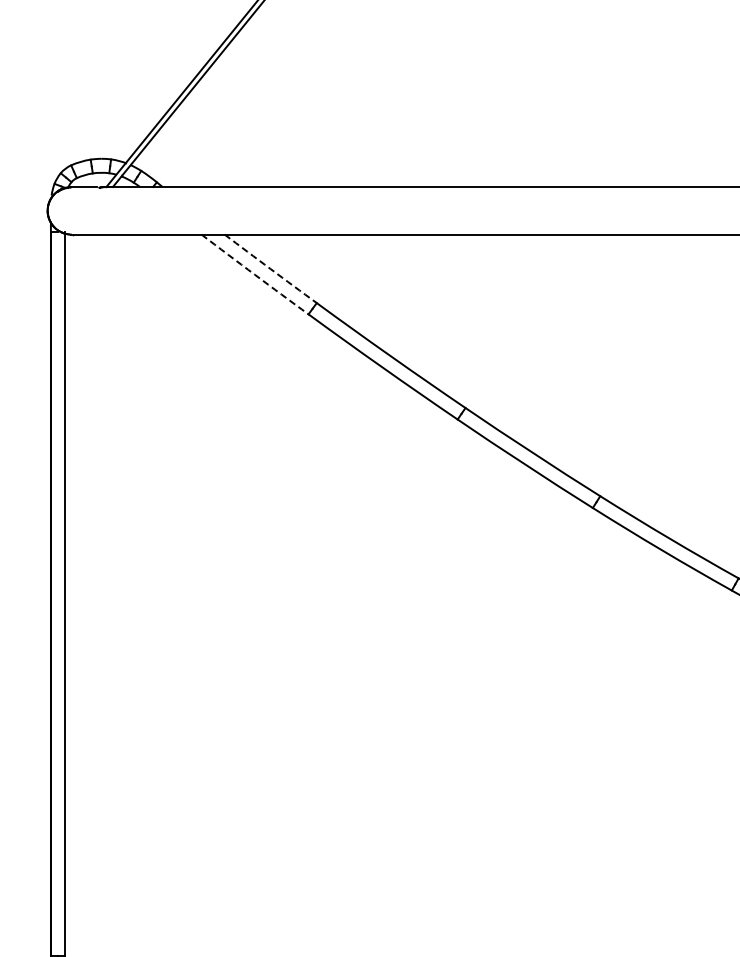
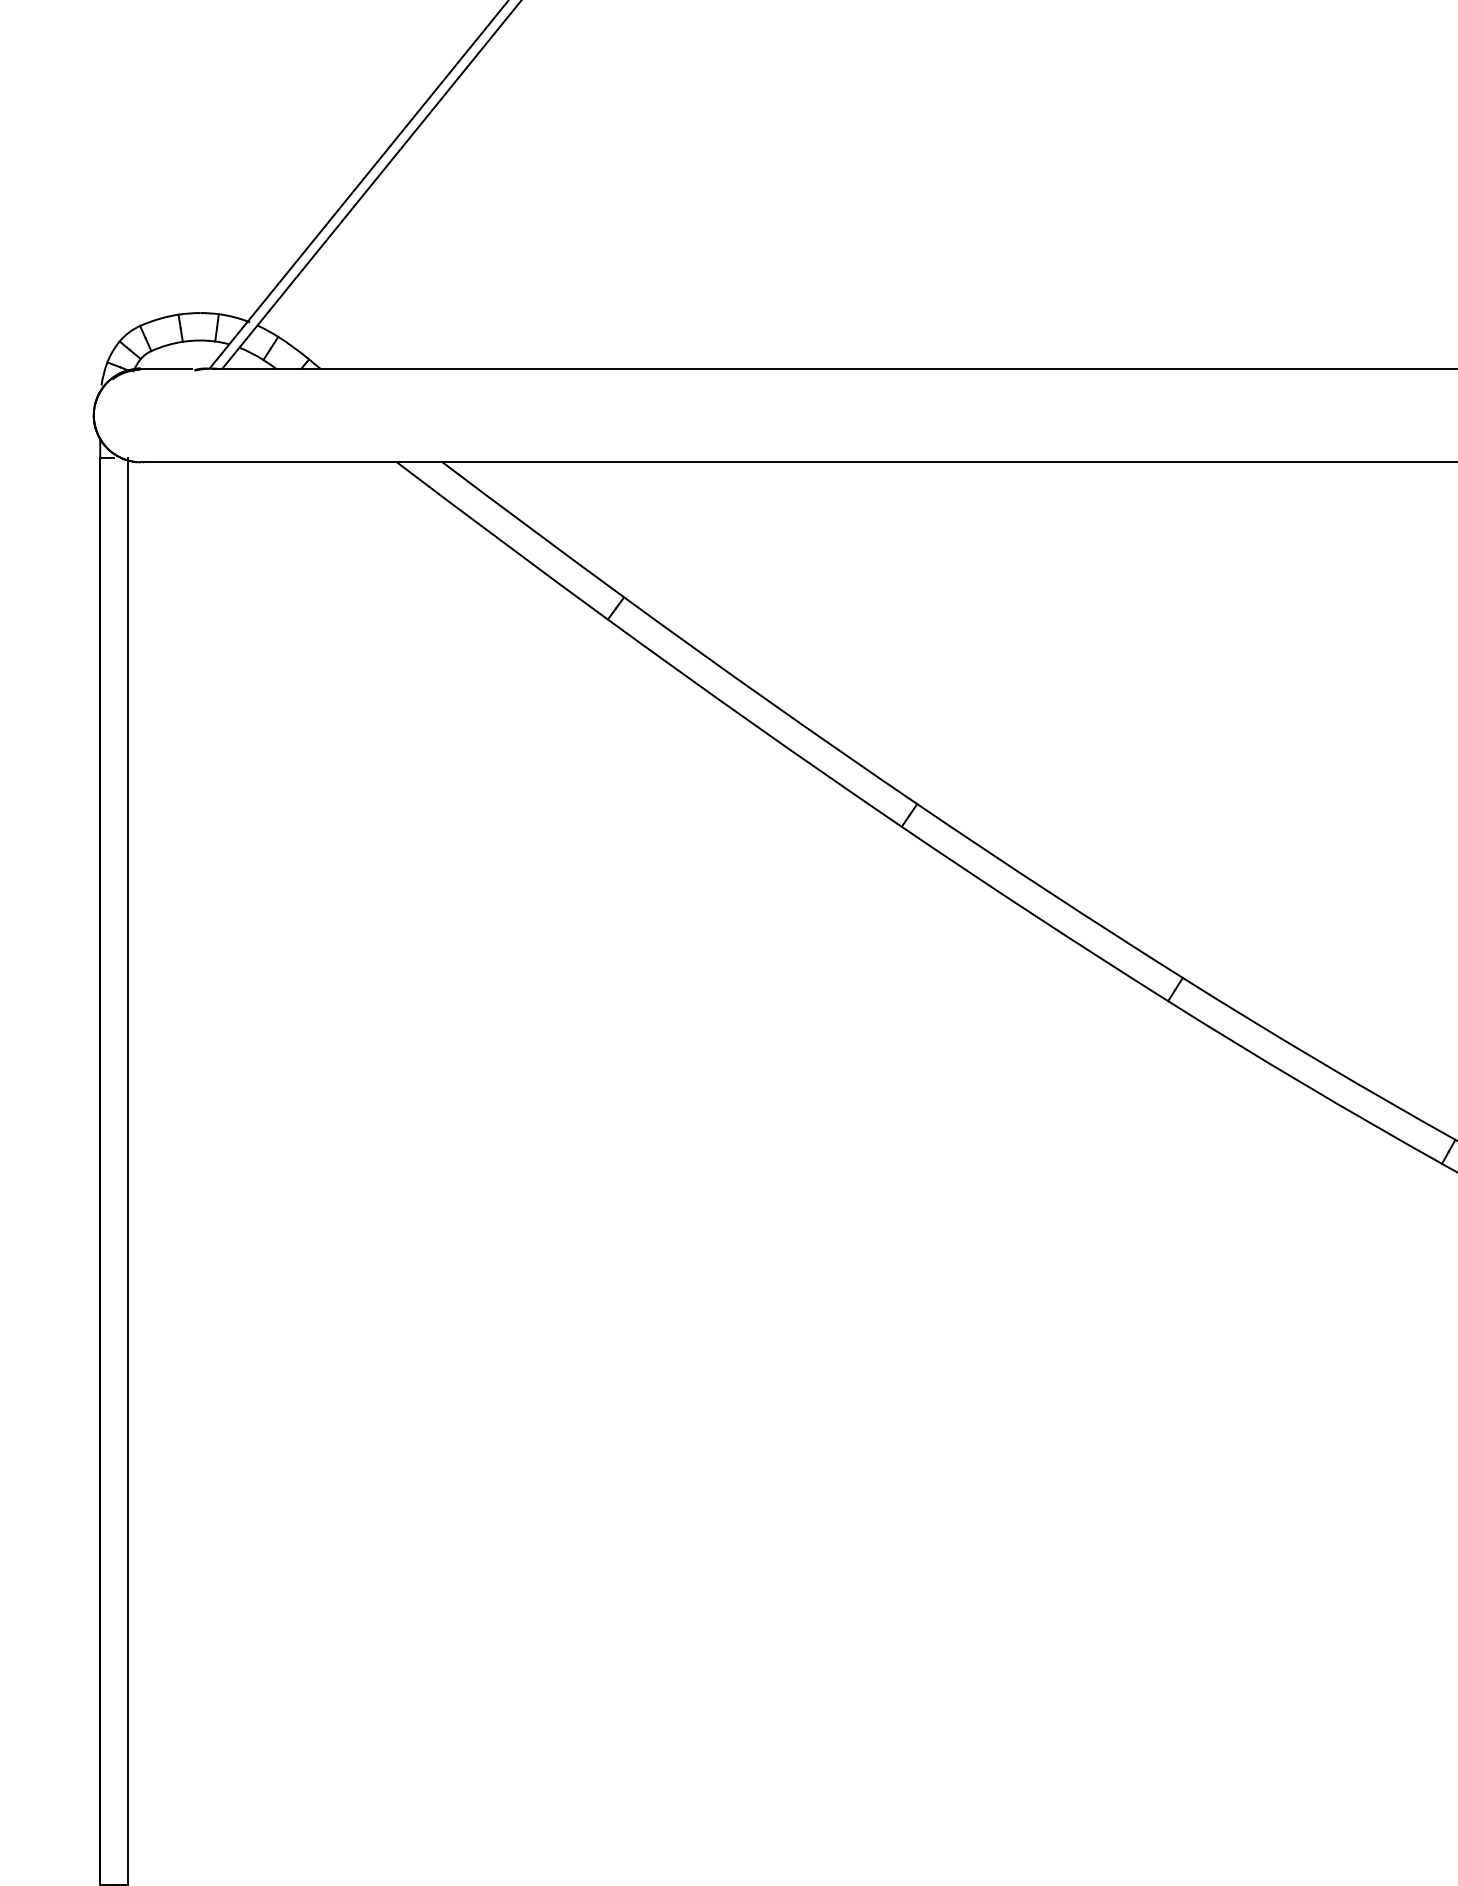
arc: (270, 269) -> (532, 531), dashed -> solid
arc: (254, 274) -> (501, 540), dashed -> solid

